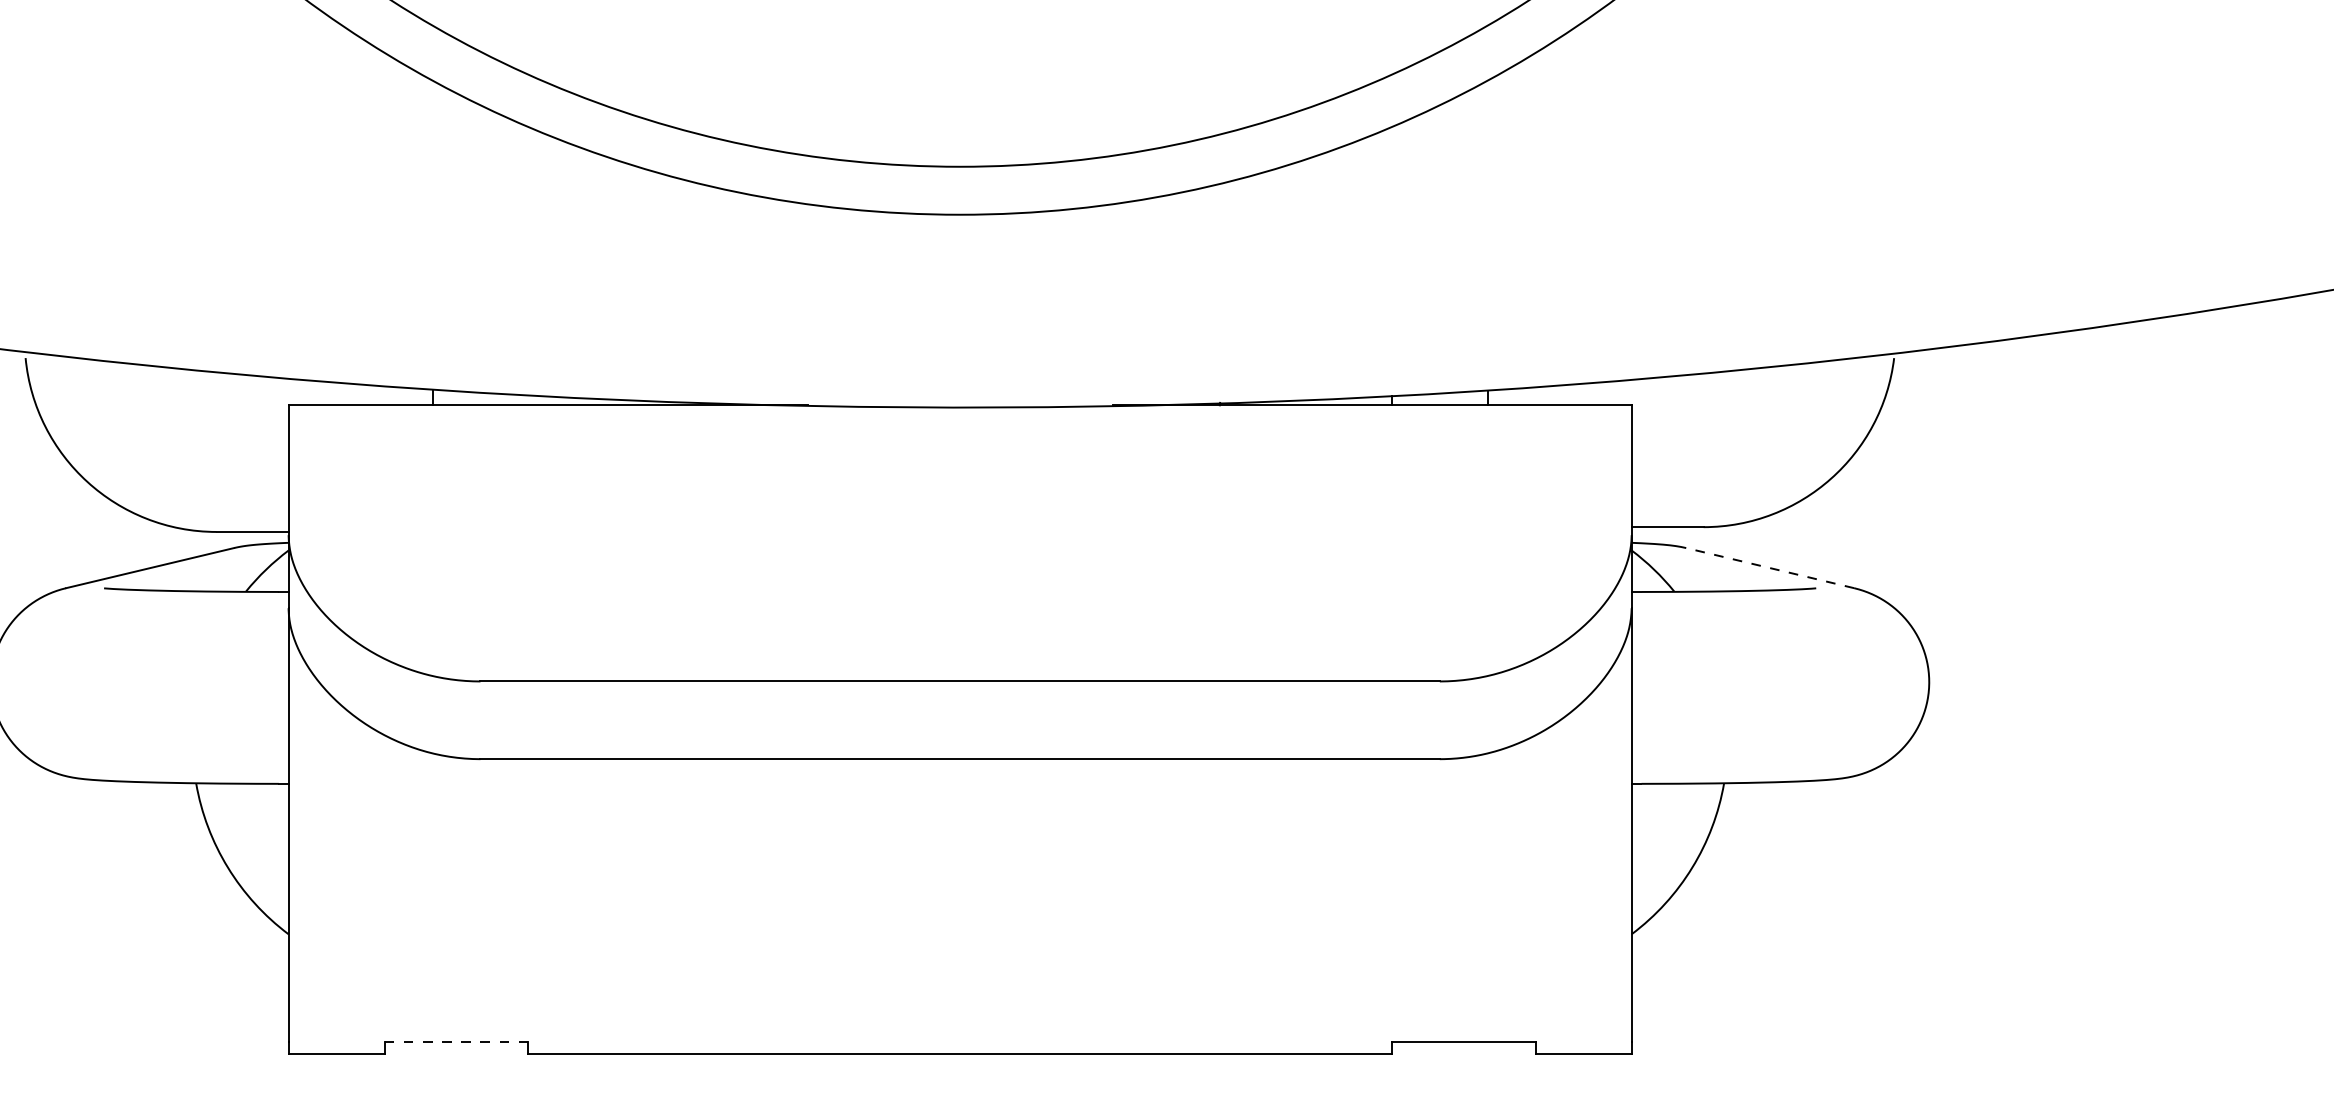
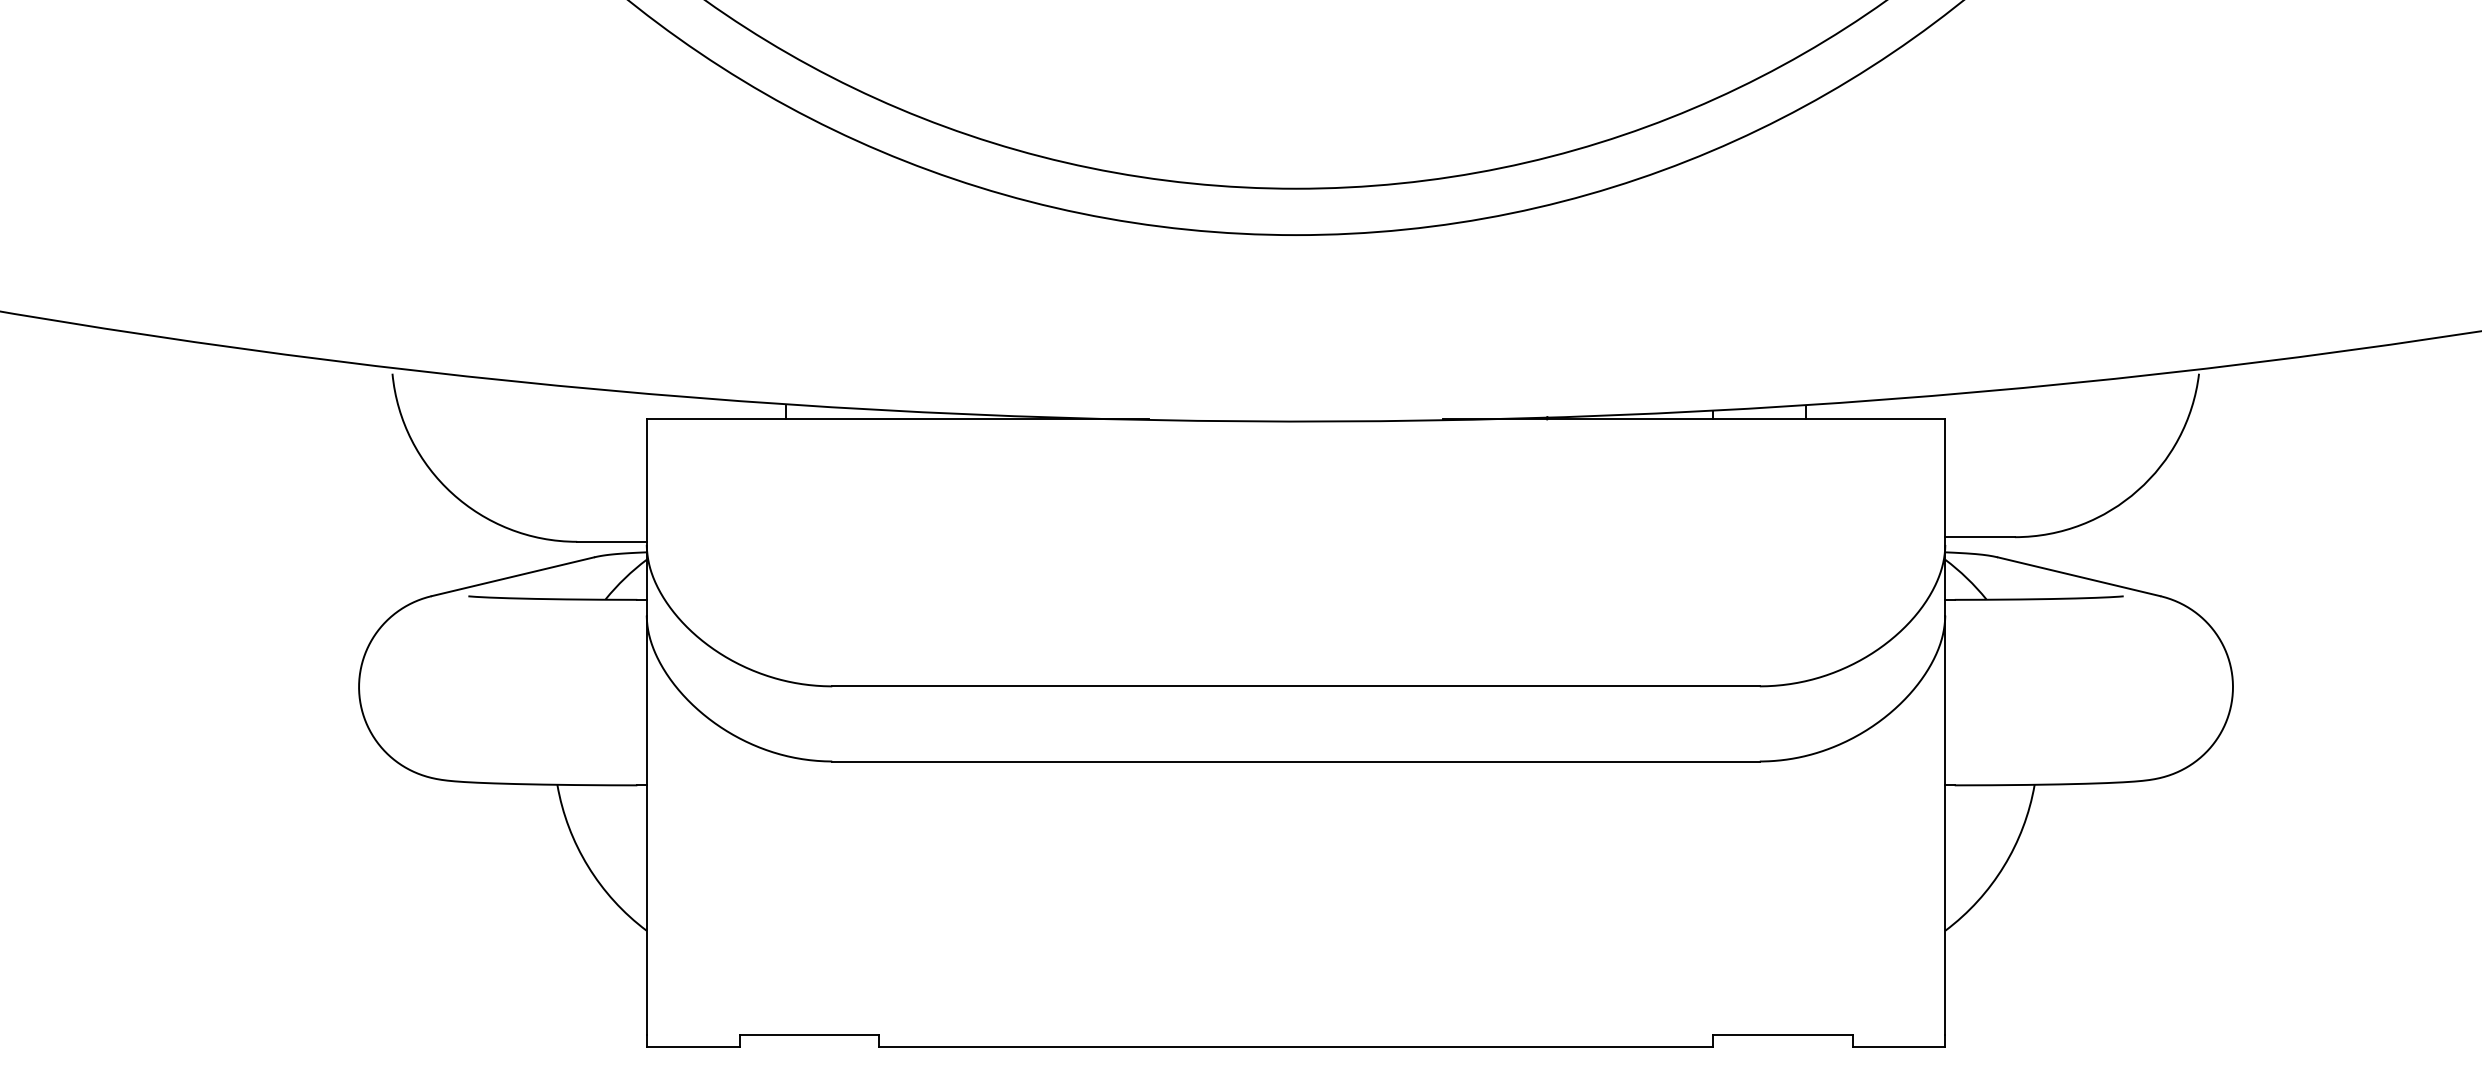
line: (1769, 567) -> (2078, 576), dashed -> solid
line: (456, 1042) -> (809, 1035), dashed -> solid

